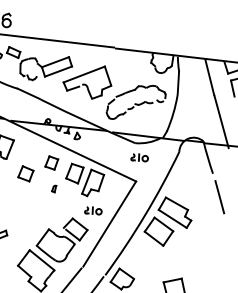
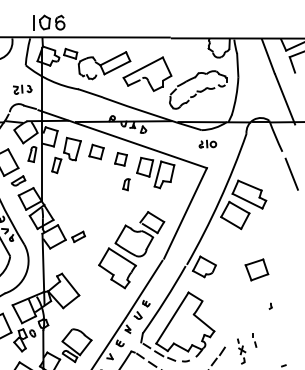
part: (25, 173) -> (96, 151), moved
part: (54, 188) -> (126, 184), size x1.67
part: (93, 210) -> (167, 201), removed

